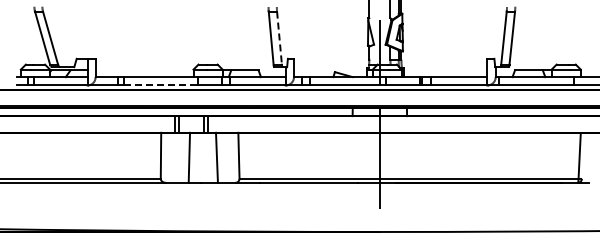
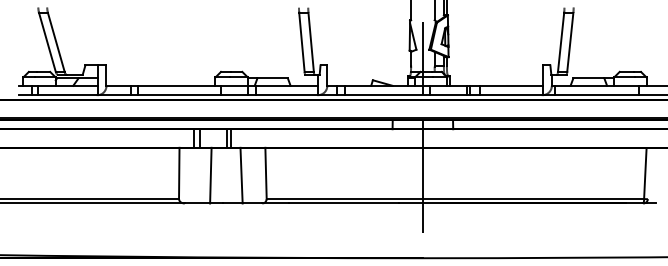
line: (279, 38) -> (311, 42), dashed -> solid
line: (161, 85) -> (179, 95), dashed -> solid

